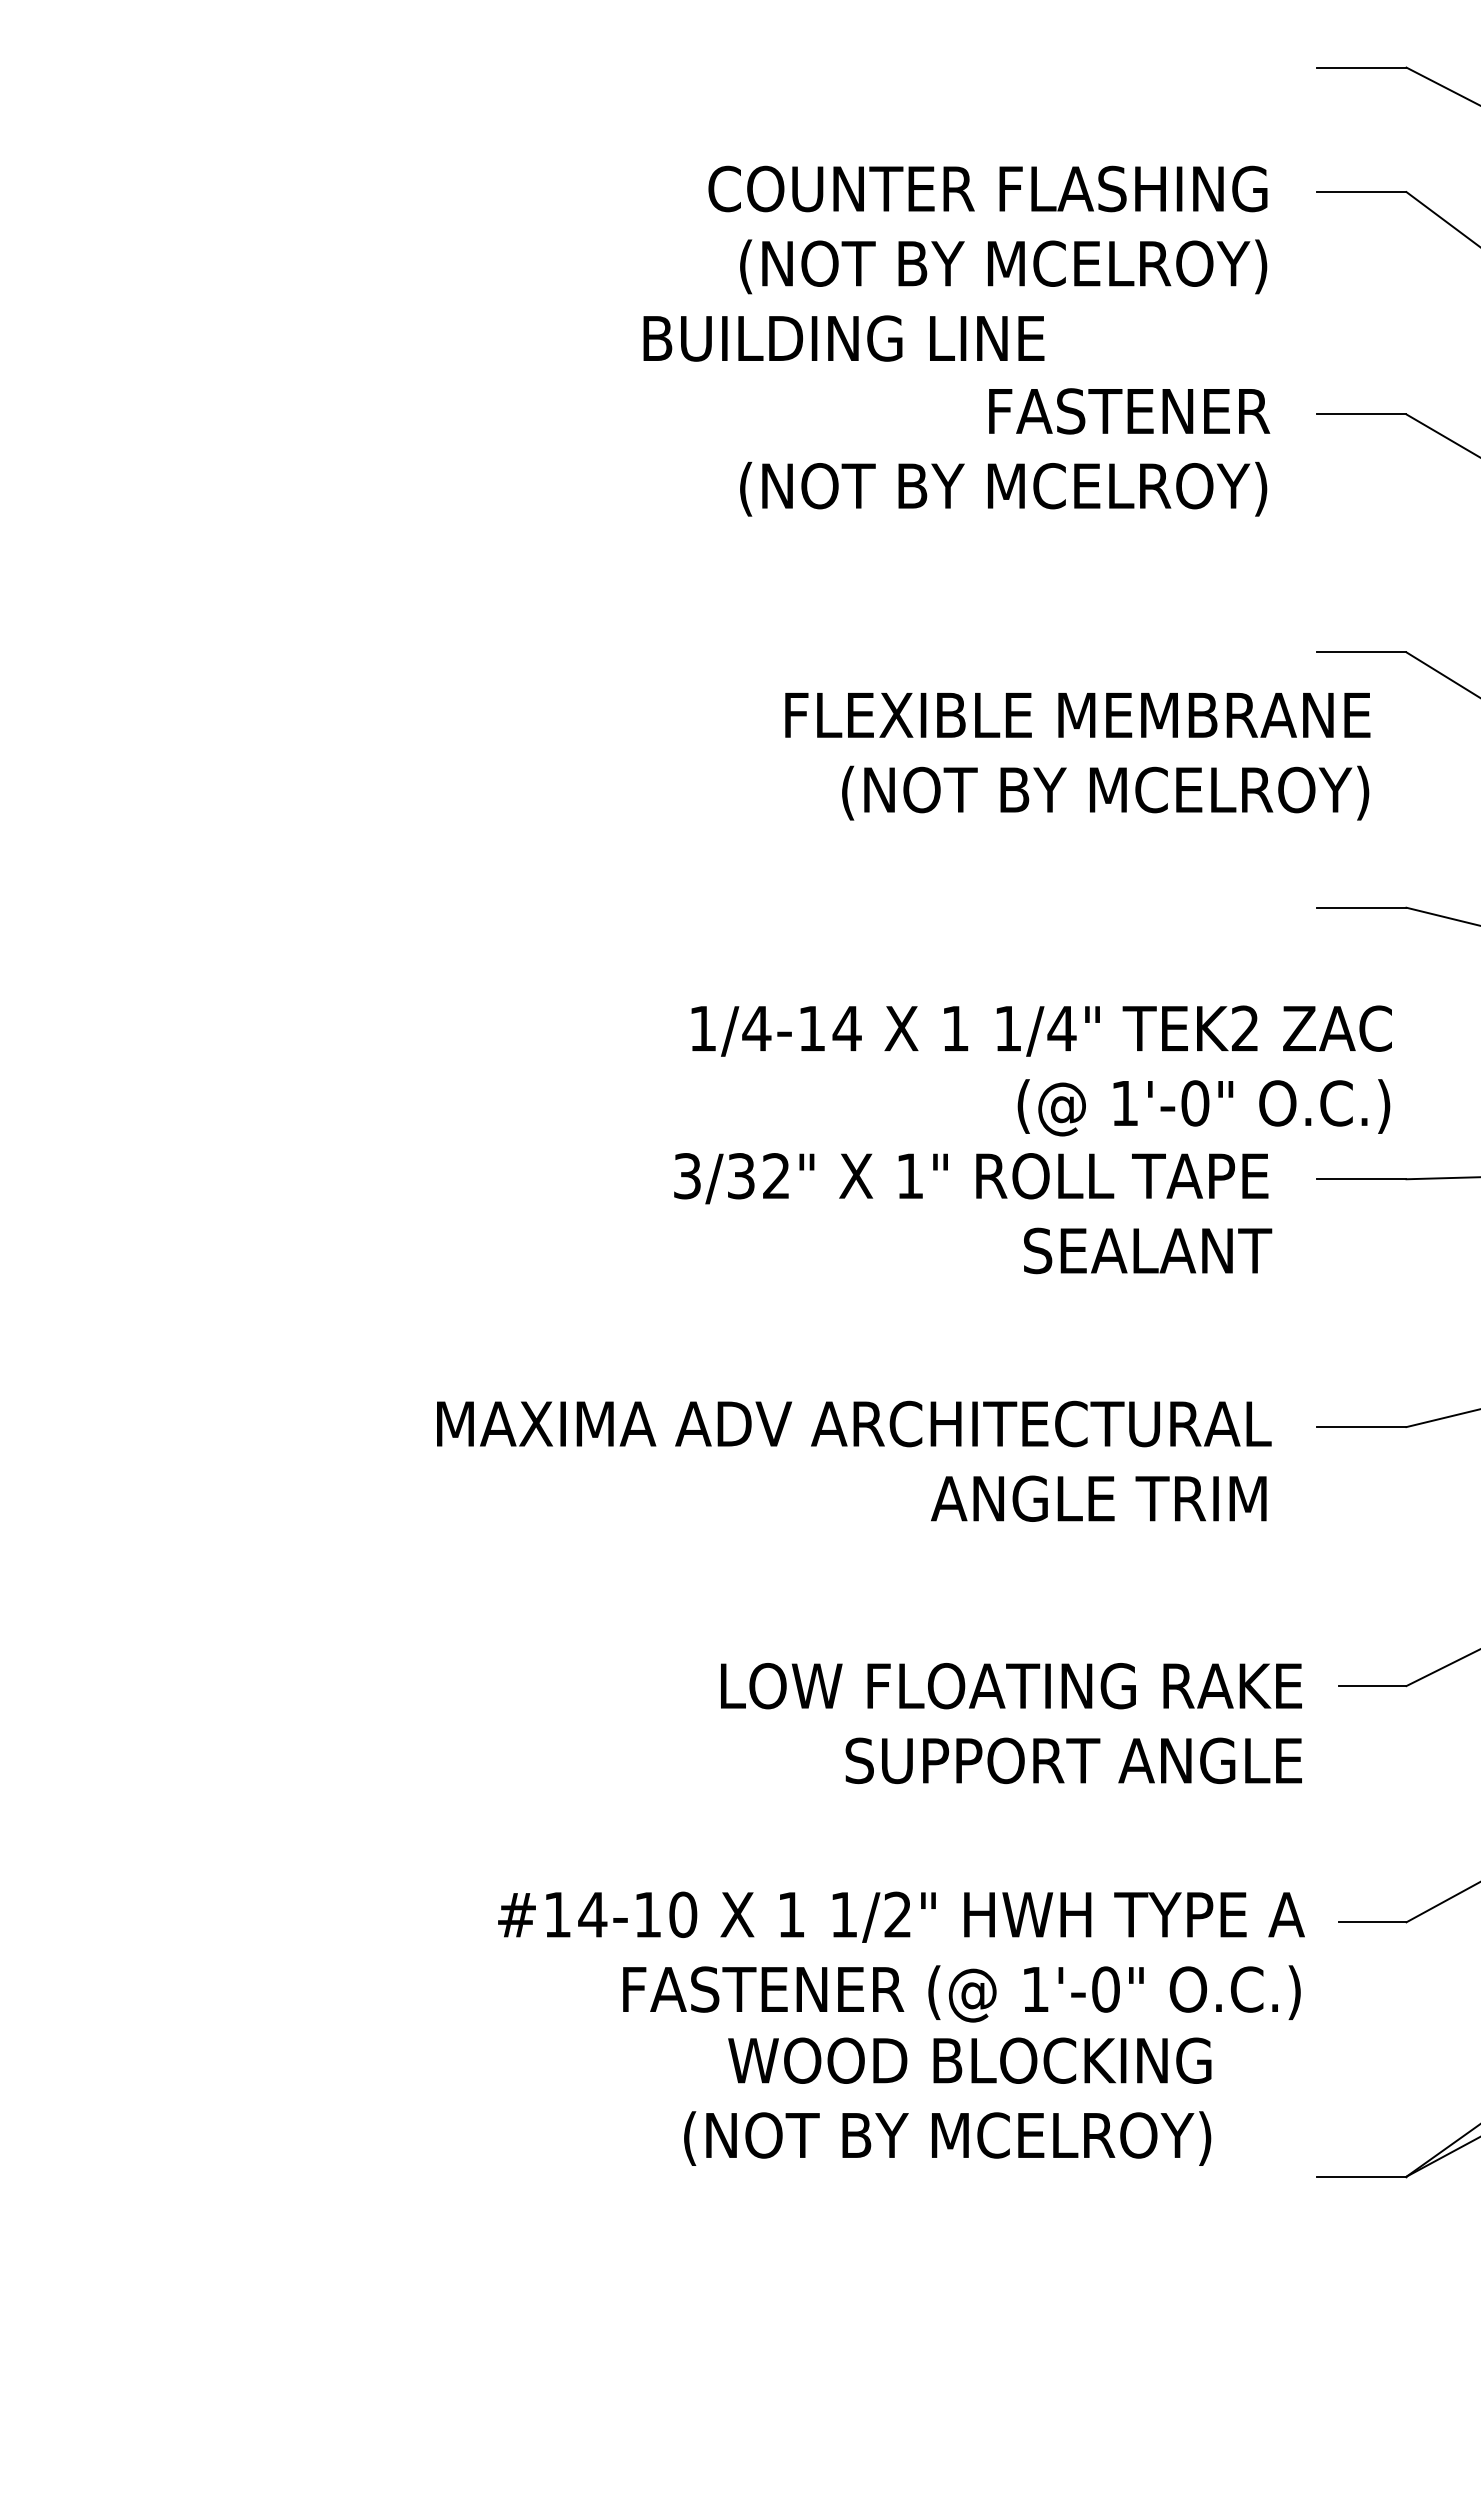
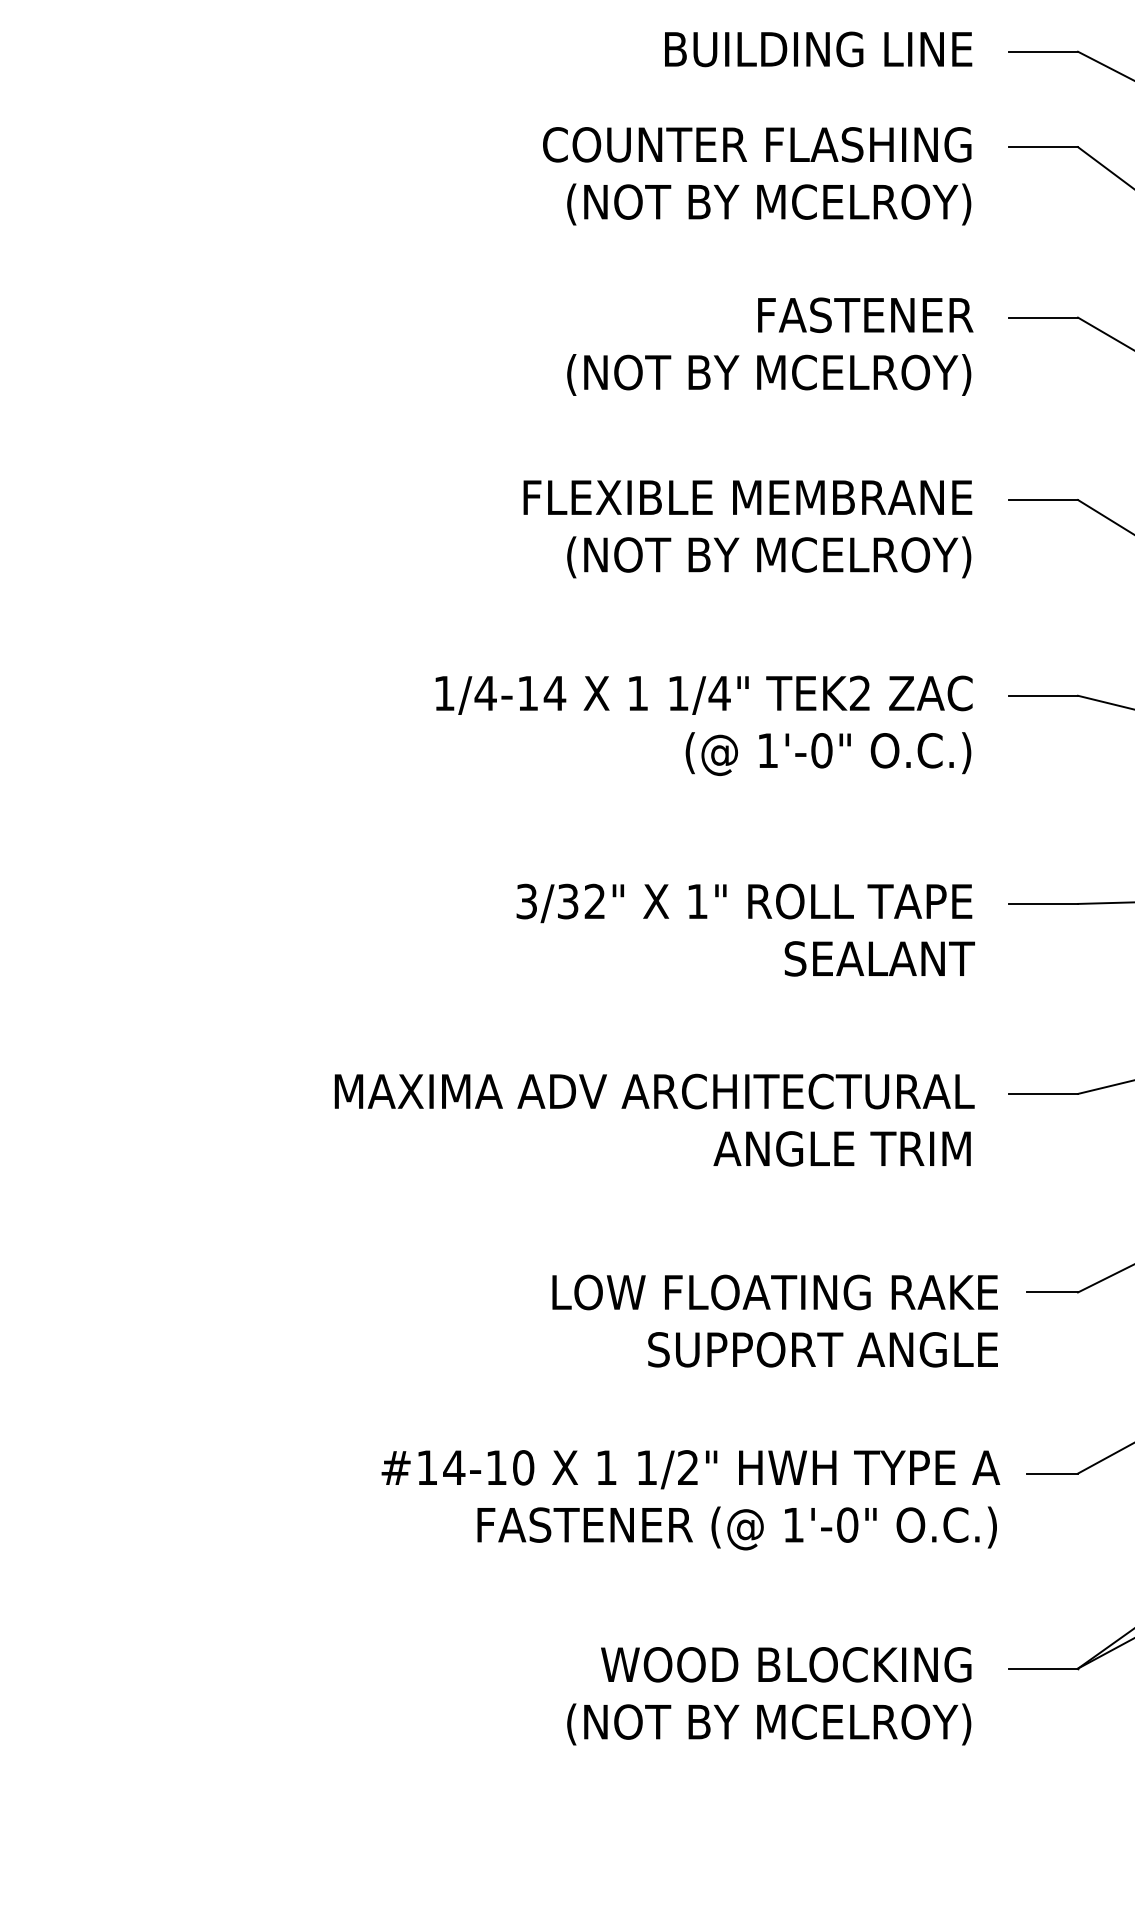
text: (843, 338) -> (818, 49), moved
text: (1077, 756) -> (747, 529), moved
text: (1041, 1070) -> (703, 725), moved
text: (947, 2101) -> (769, 1696), moved

